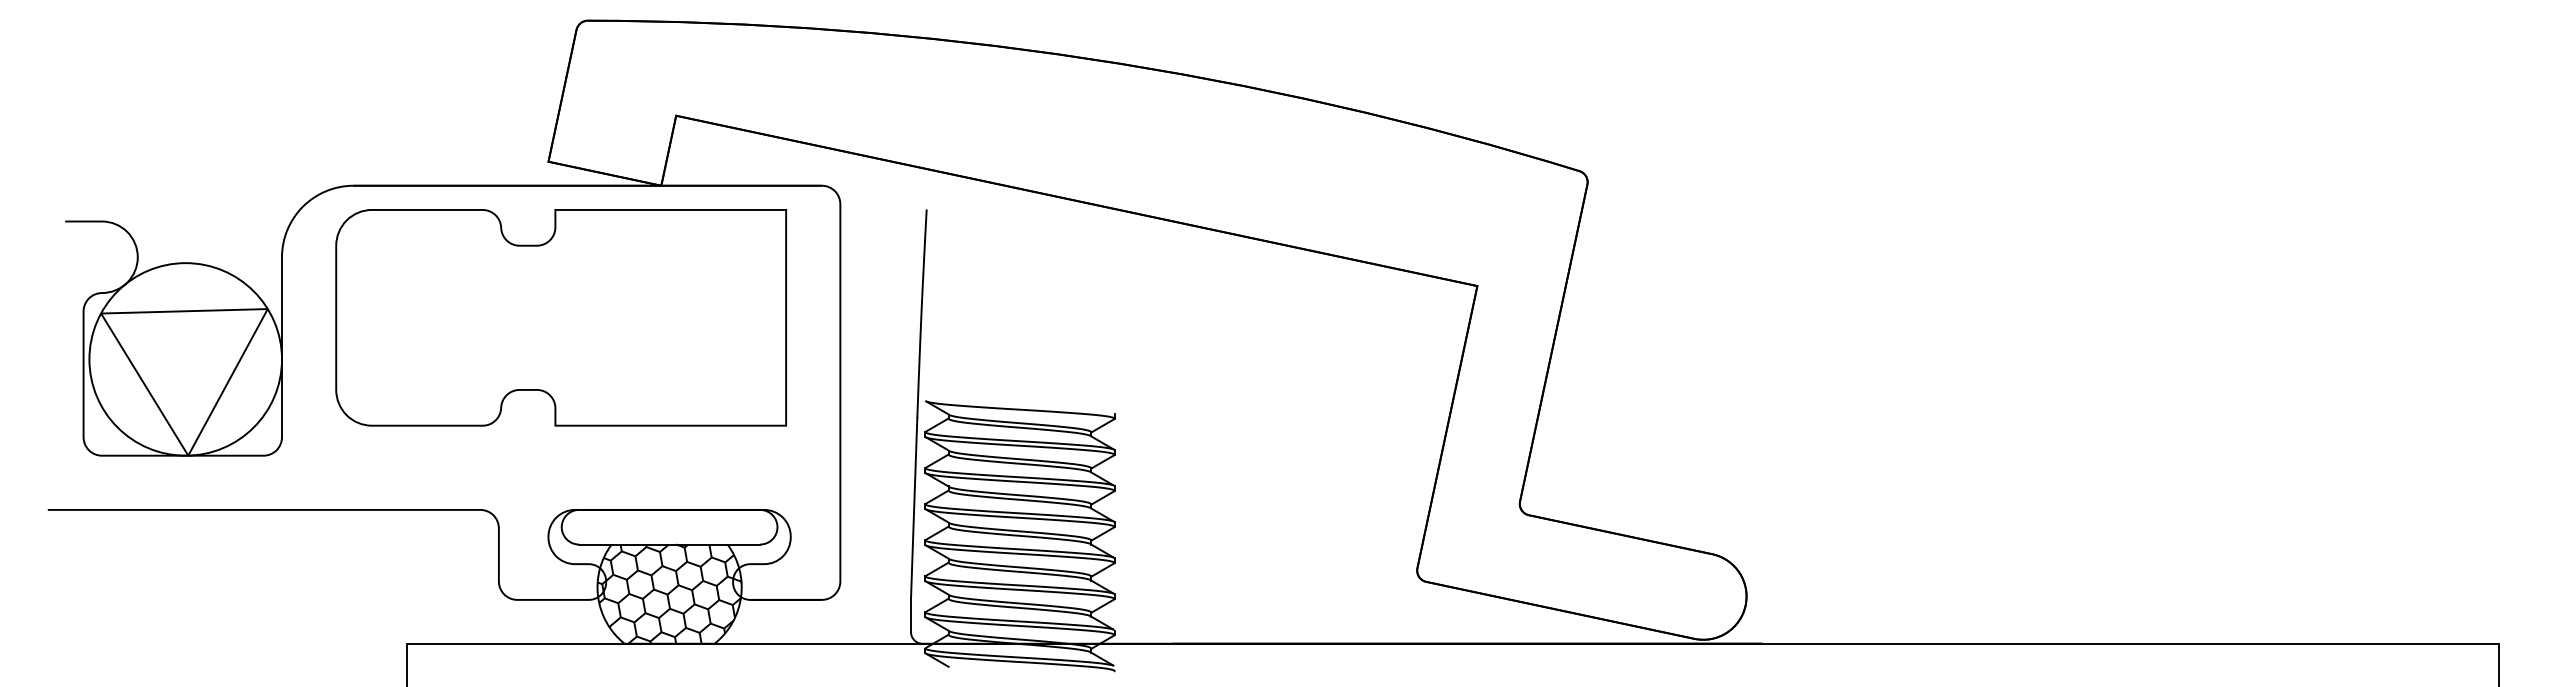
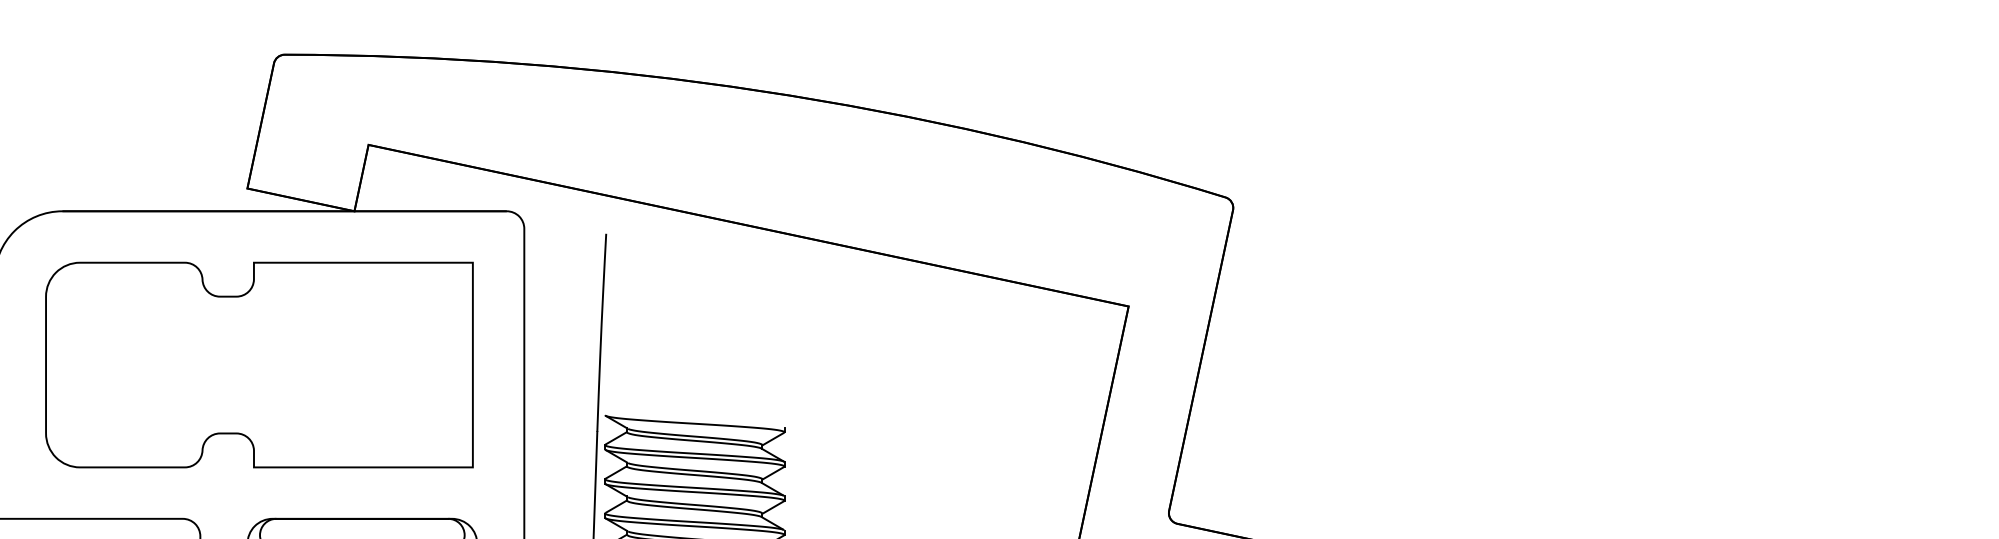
part: (560, 317) -> (258, 364), moved

